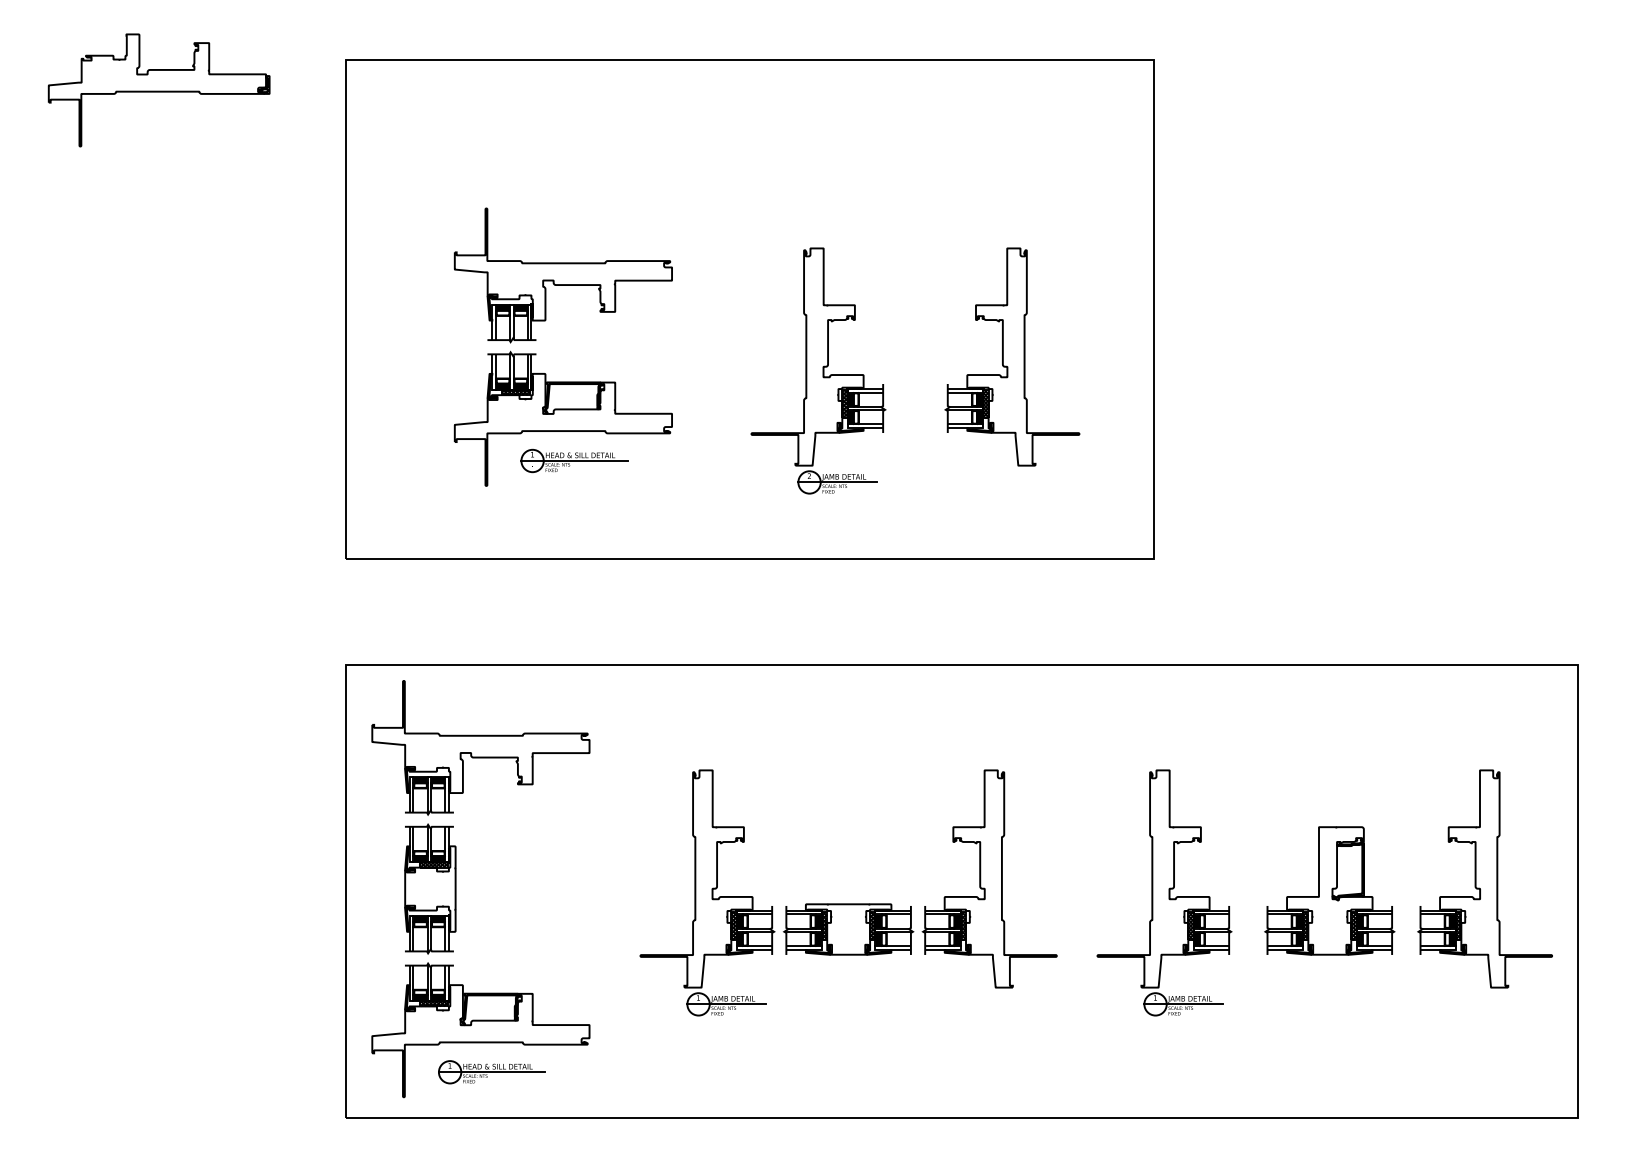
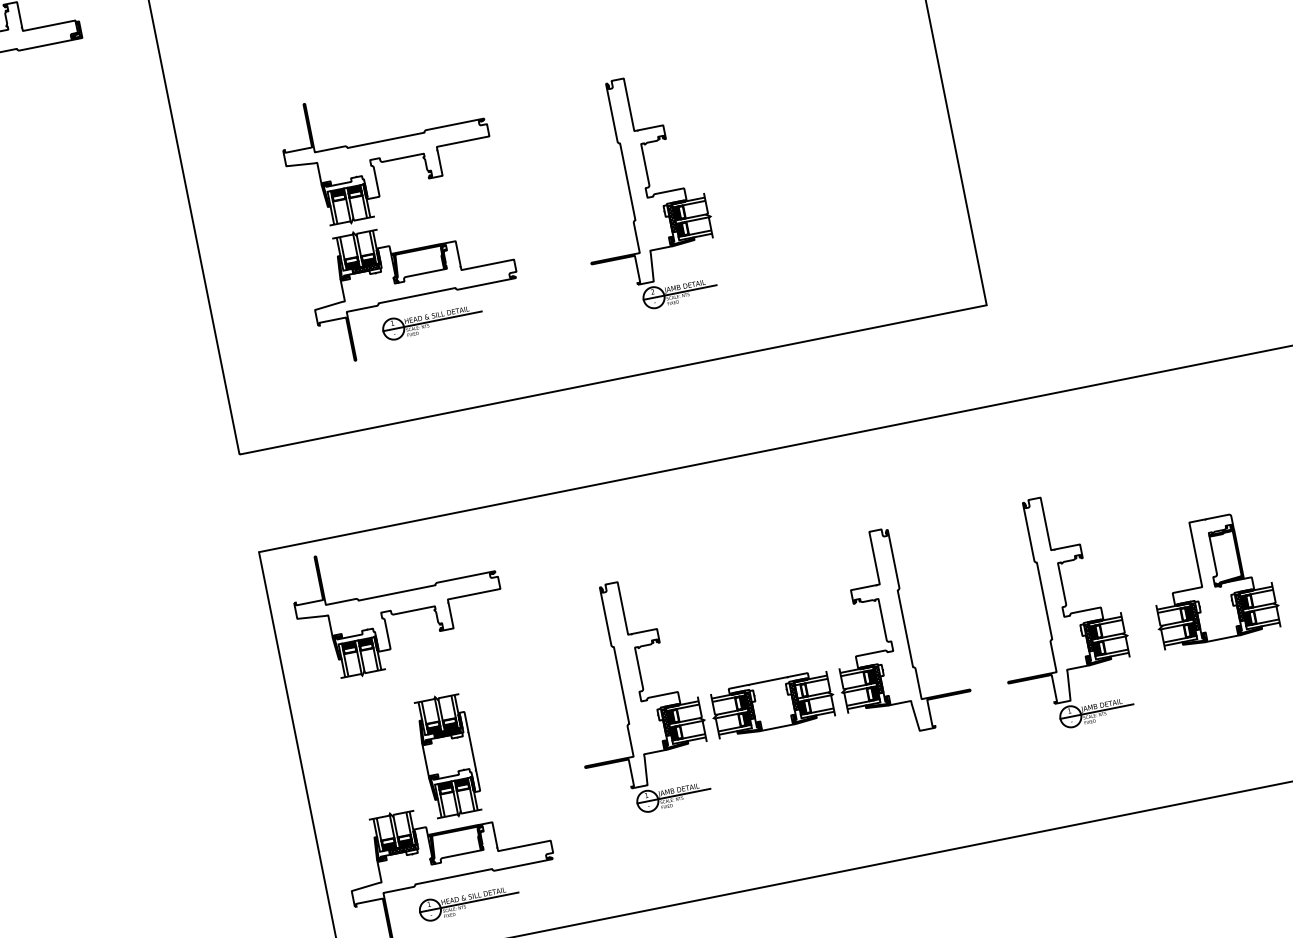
part: (1012, 356) -> (818, 143), removed
part: (430, 888) -> (449, 755), moved
fill: (878, 921) -> (799, 691), removed

